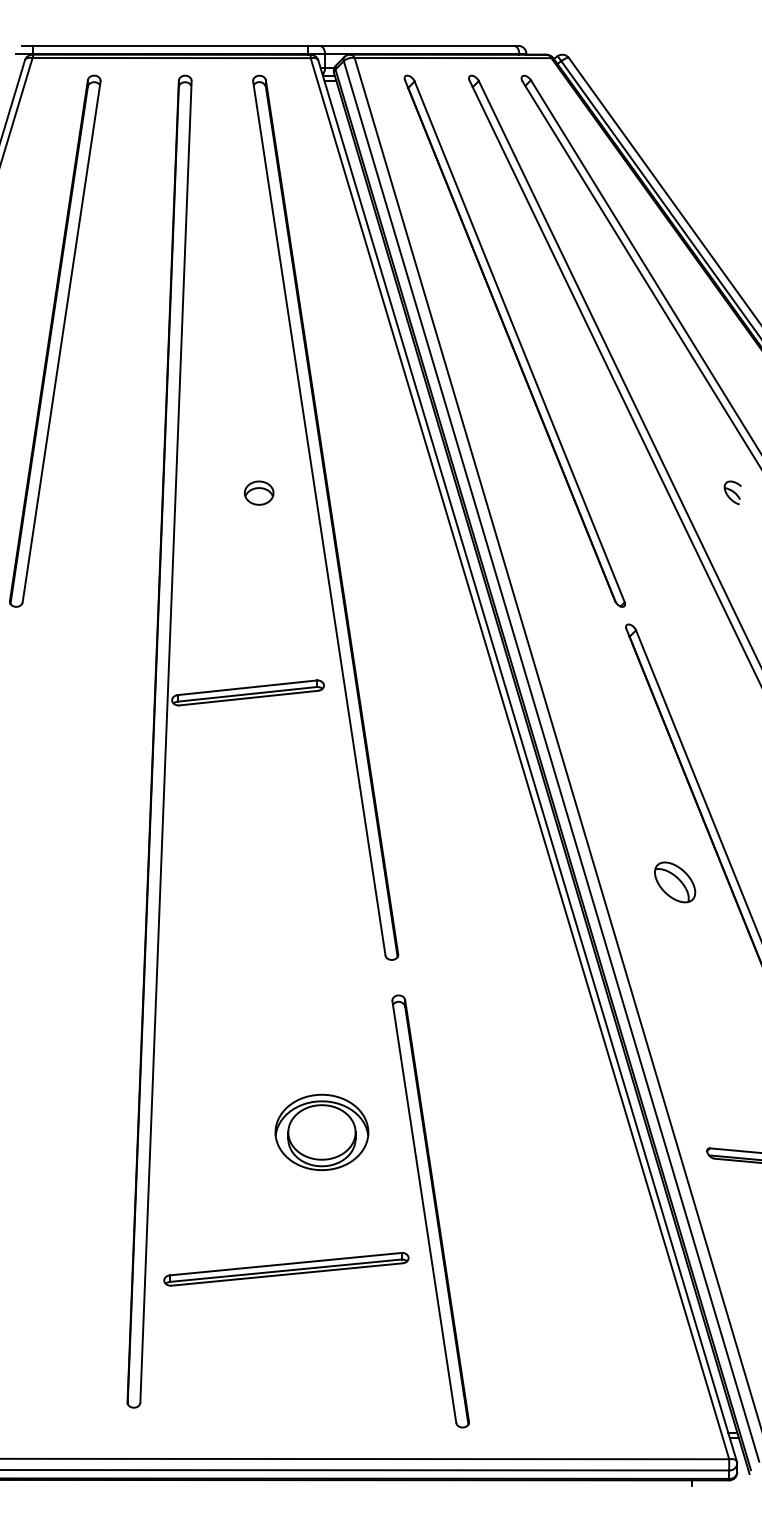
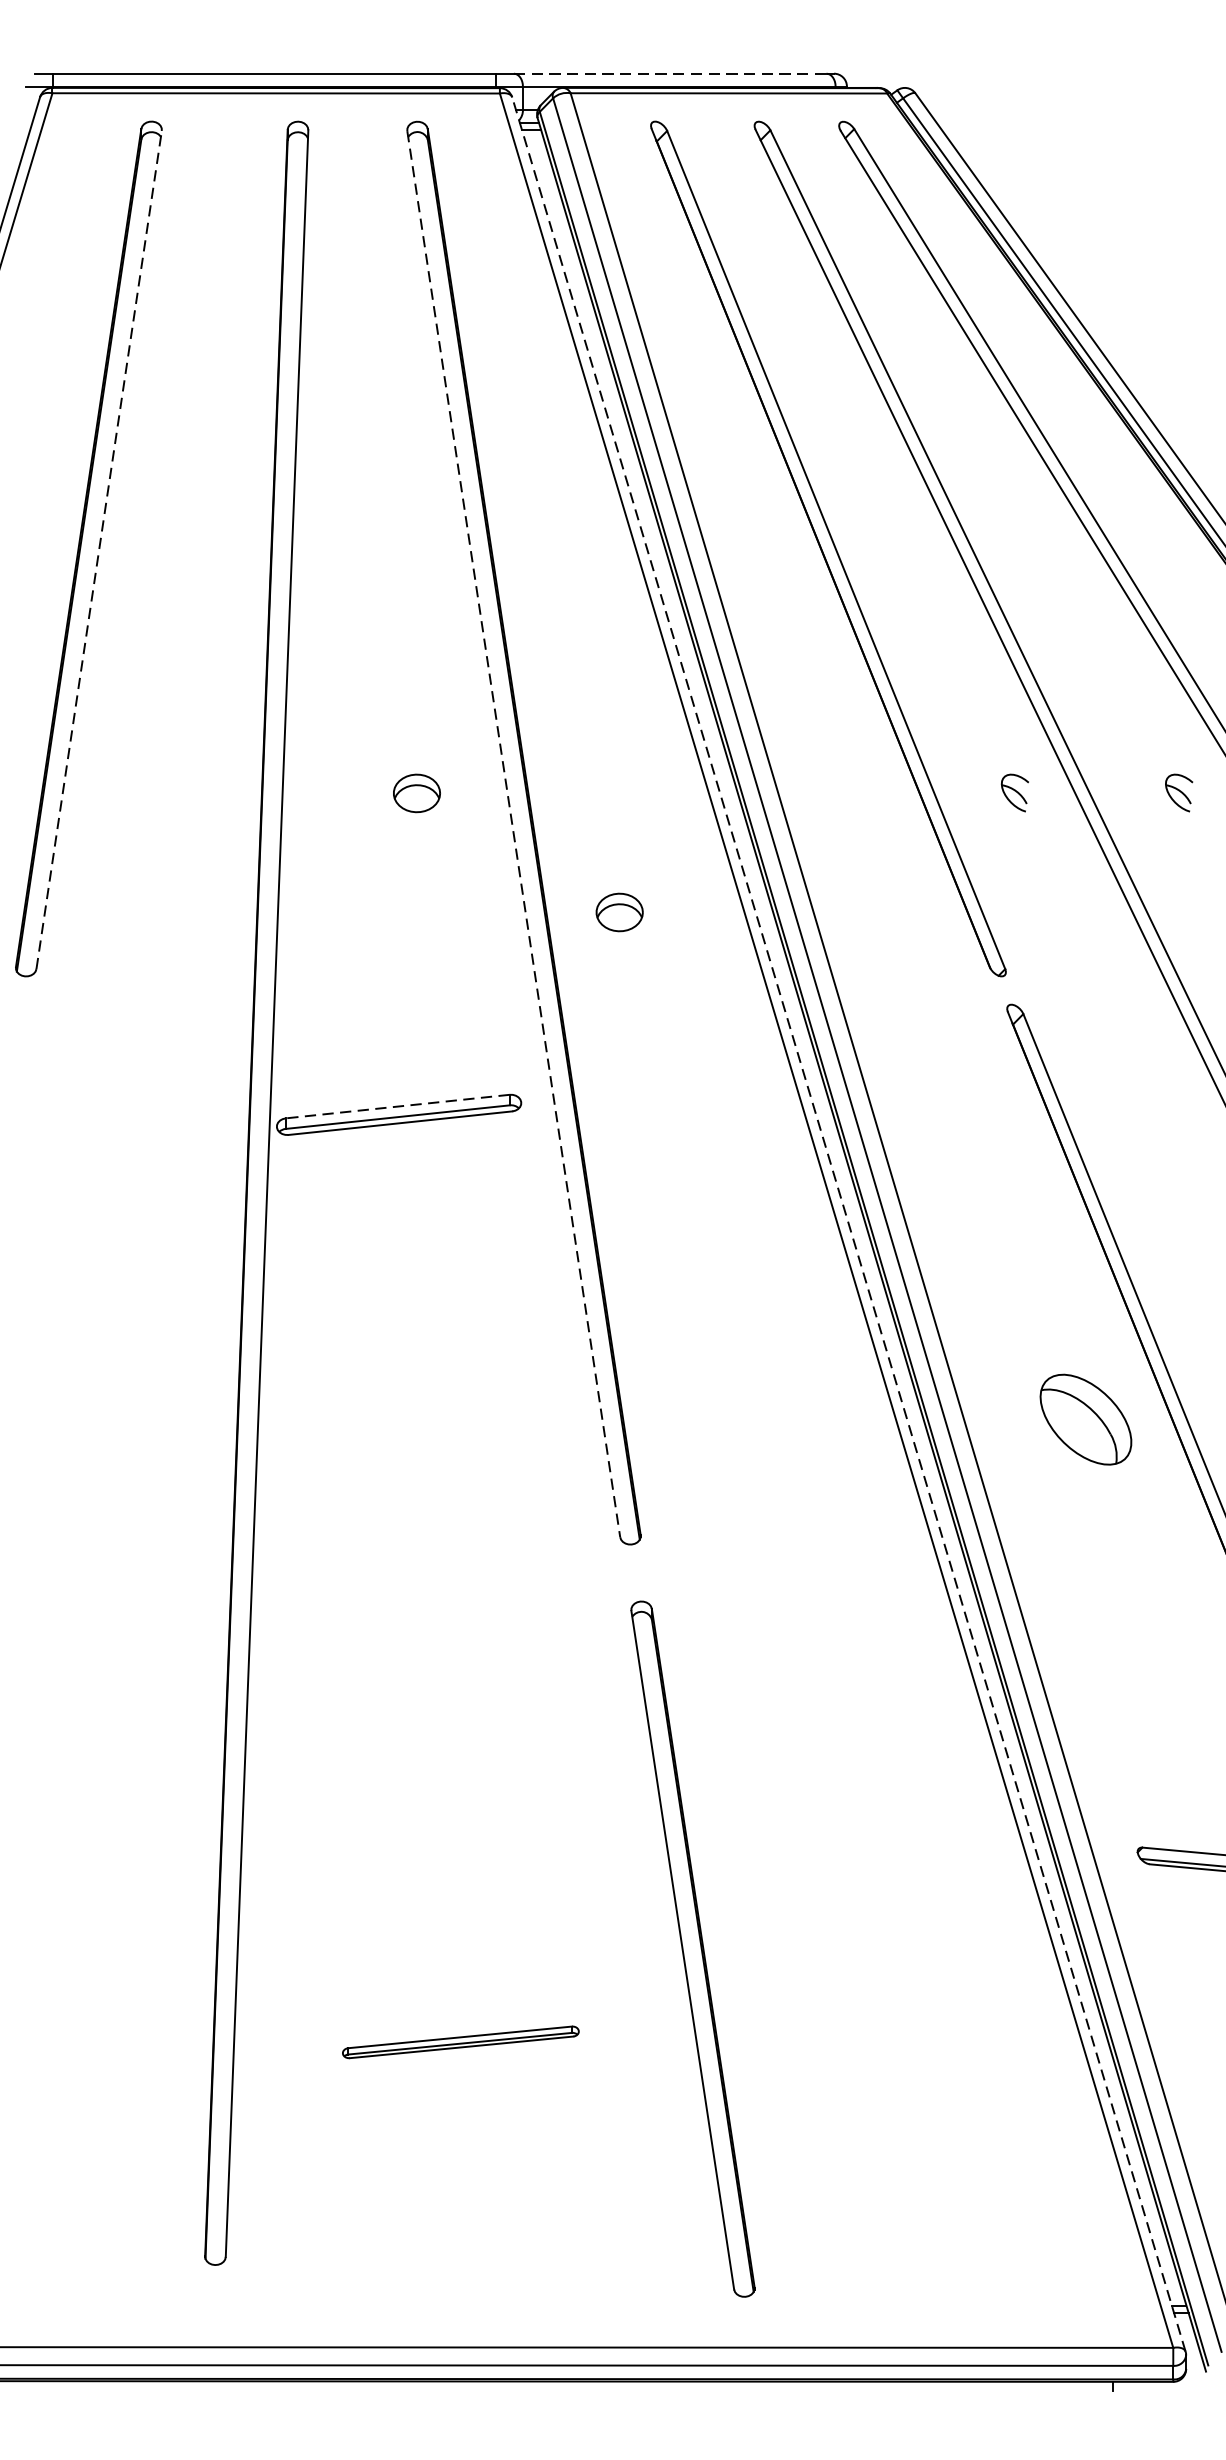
line: (417, 45) -> (671, 73), solid -> dashed
line: (61, 341) -> (98, 549), solid -> dashed
part: (630, 492) -> (1014, 792), added
line: (319, 518) -> (514, 834), solid -> dashed
part: (384, 566) -> (618, 911), added
line: (247, 687) -> (398, 1106), solid -> dashed
line: (527, 760) -> (848, 1223), solid -> dashed
part: (675, 882) -> (1086, 1419), size x1.4
part: (321, 1131) -> (517, 1820), removed
part: (286, 1269) -> (460, 2042), size x0.6

